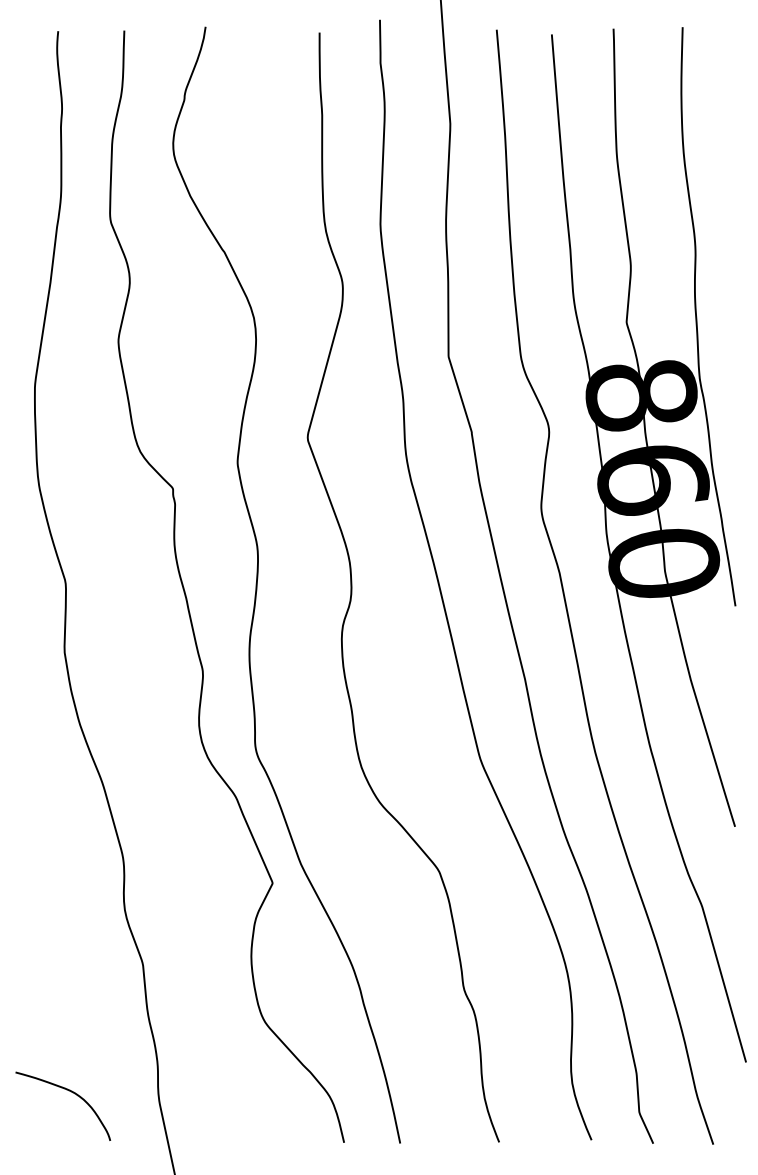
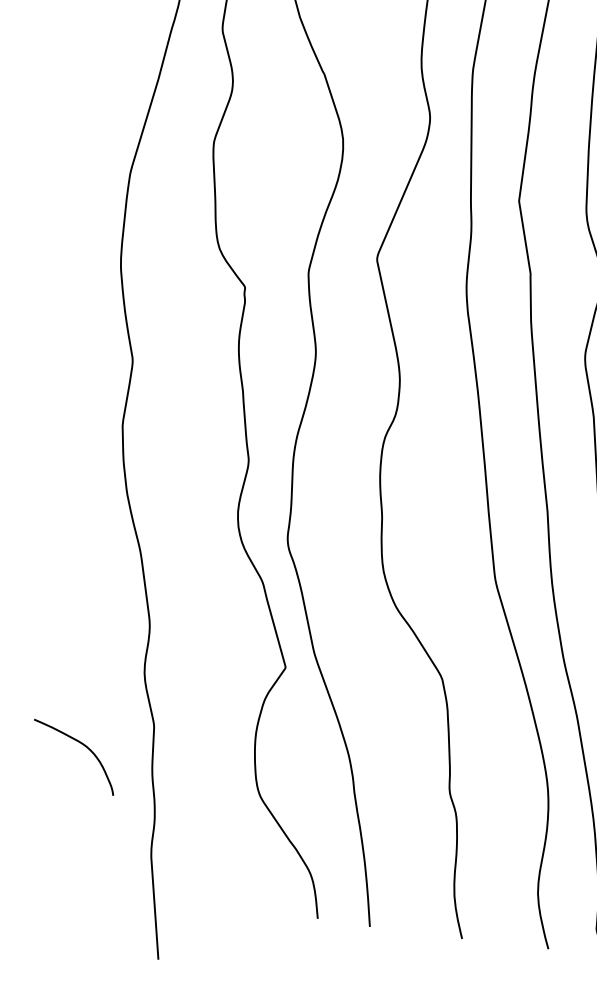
curve: (69, 1091) -> (81, 744), moved

